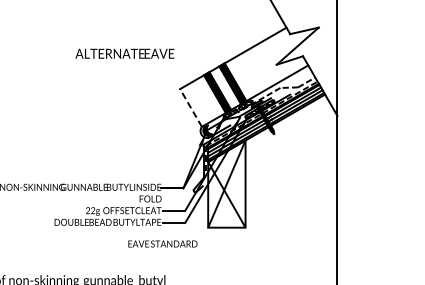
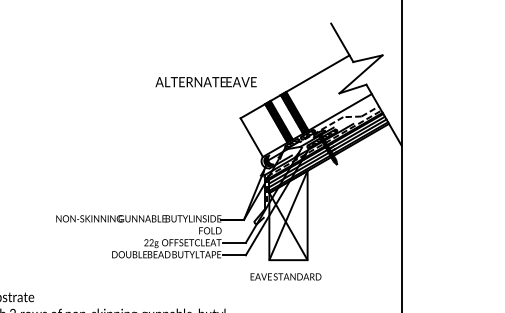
text: (124, 54) -> (205, 82), moved
line: (190, 107) -> (251, 137), dashed -> solid
text: (162, 243) -> (285, 276), moved

